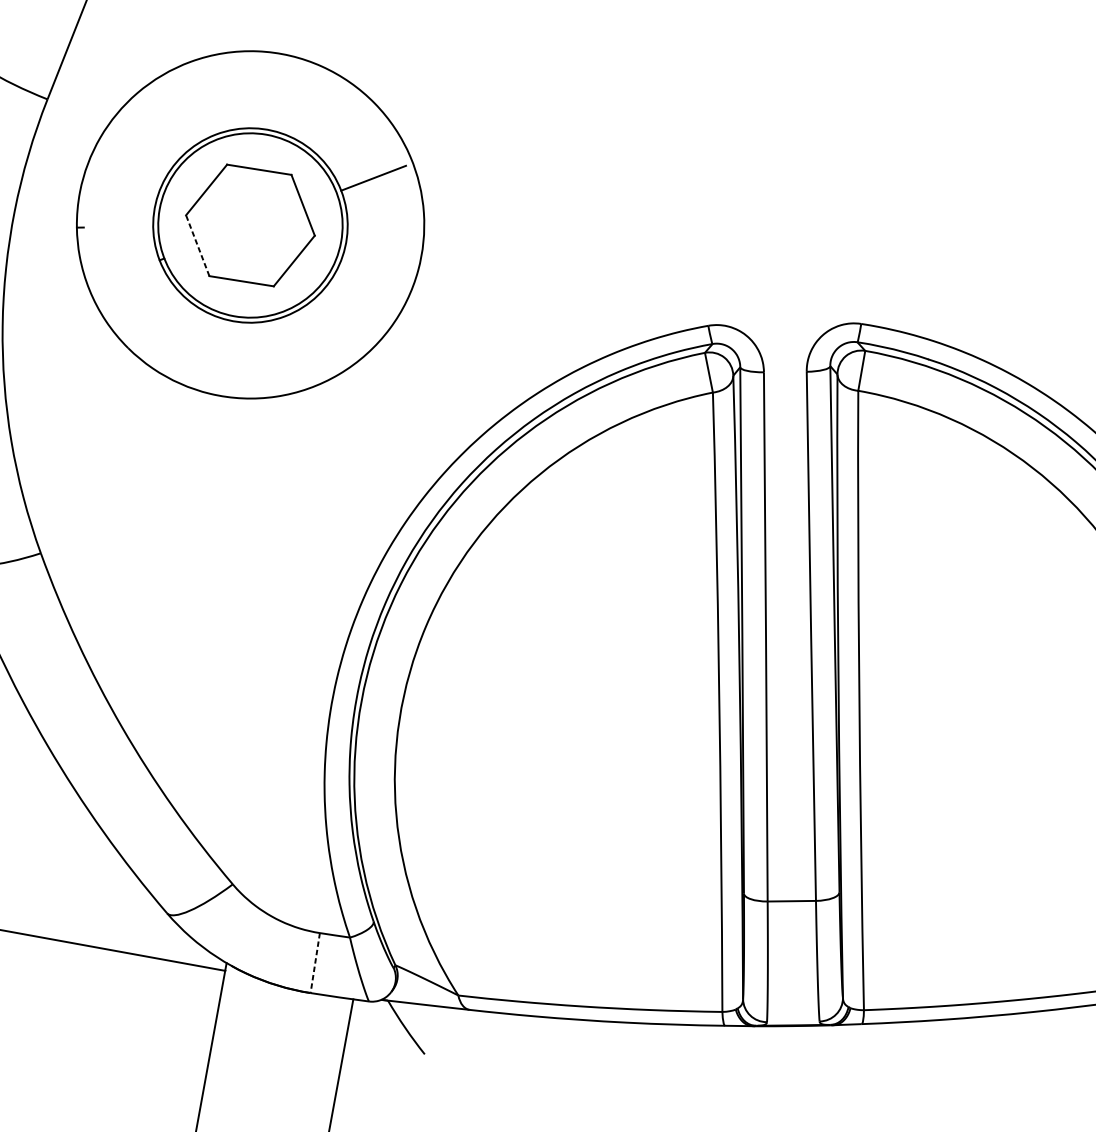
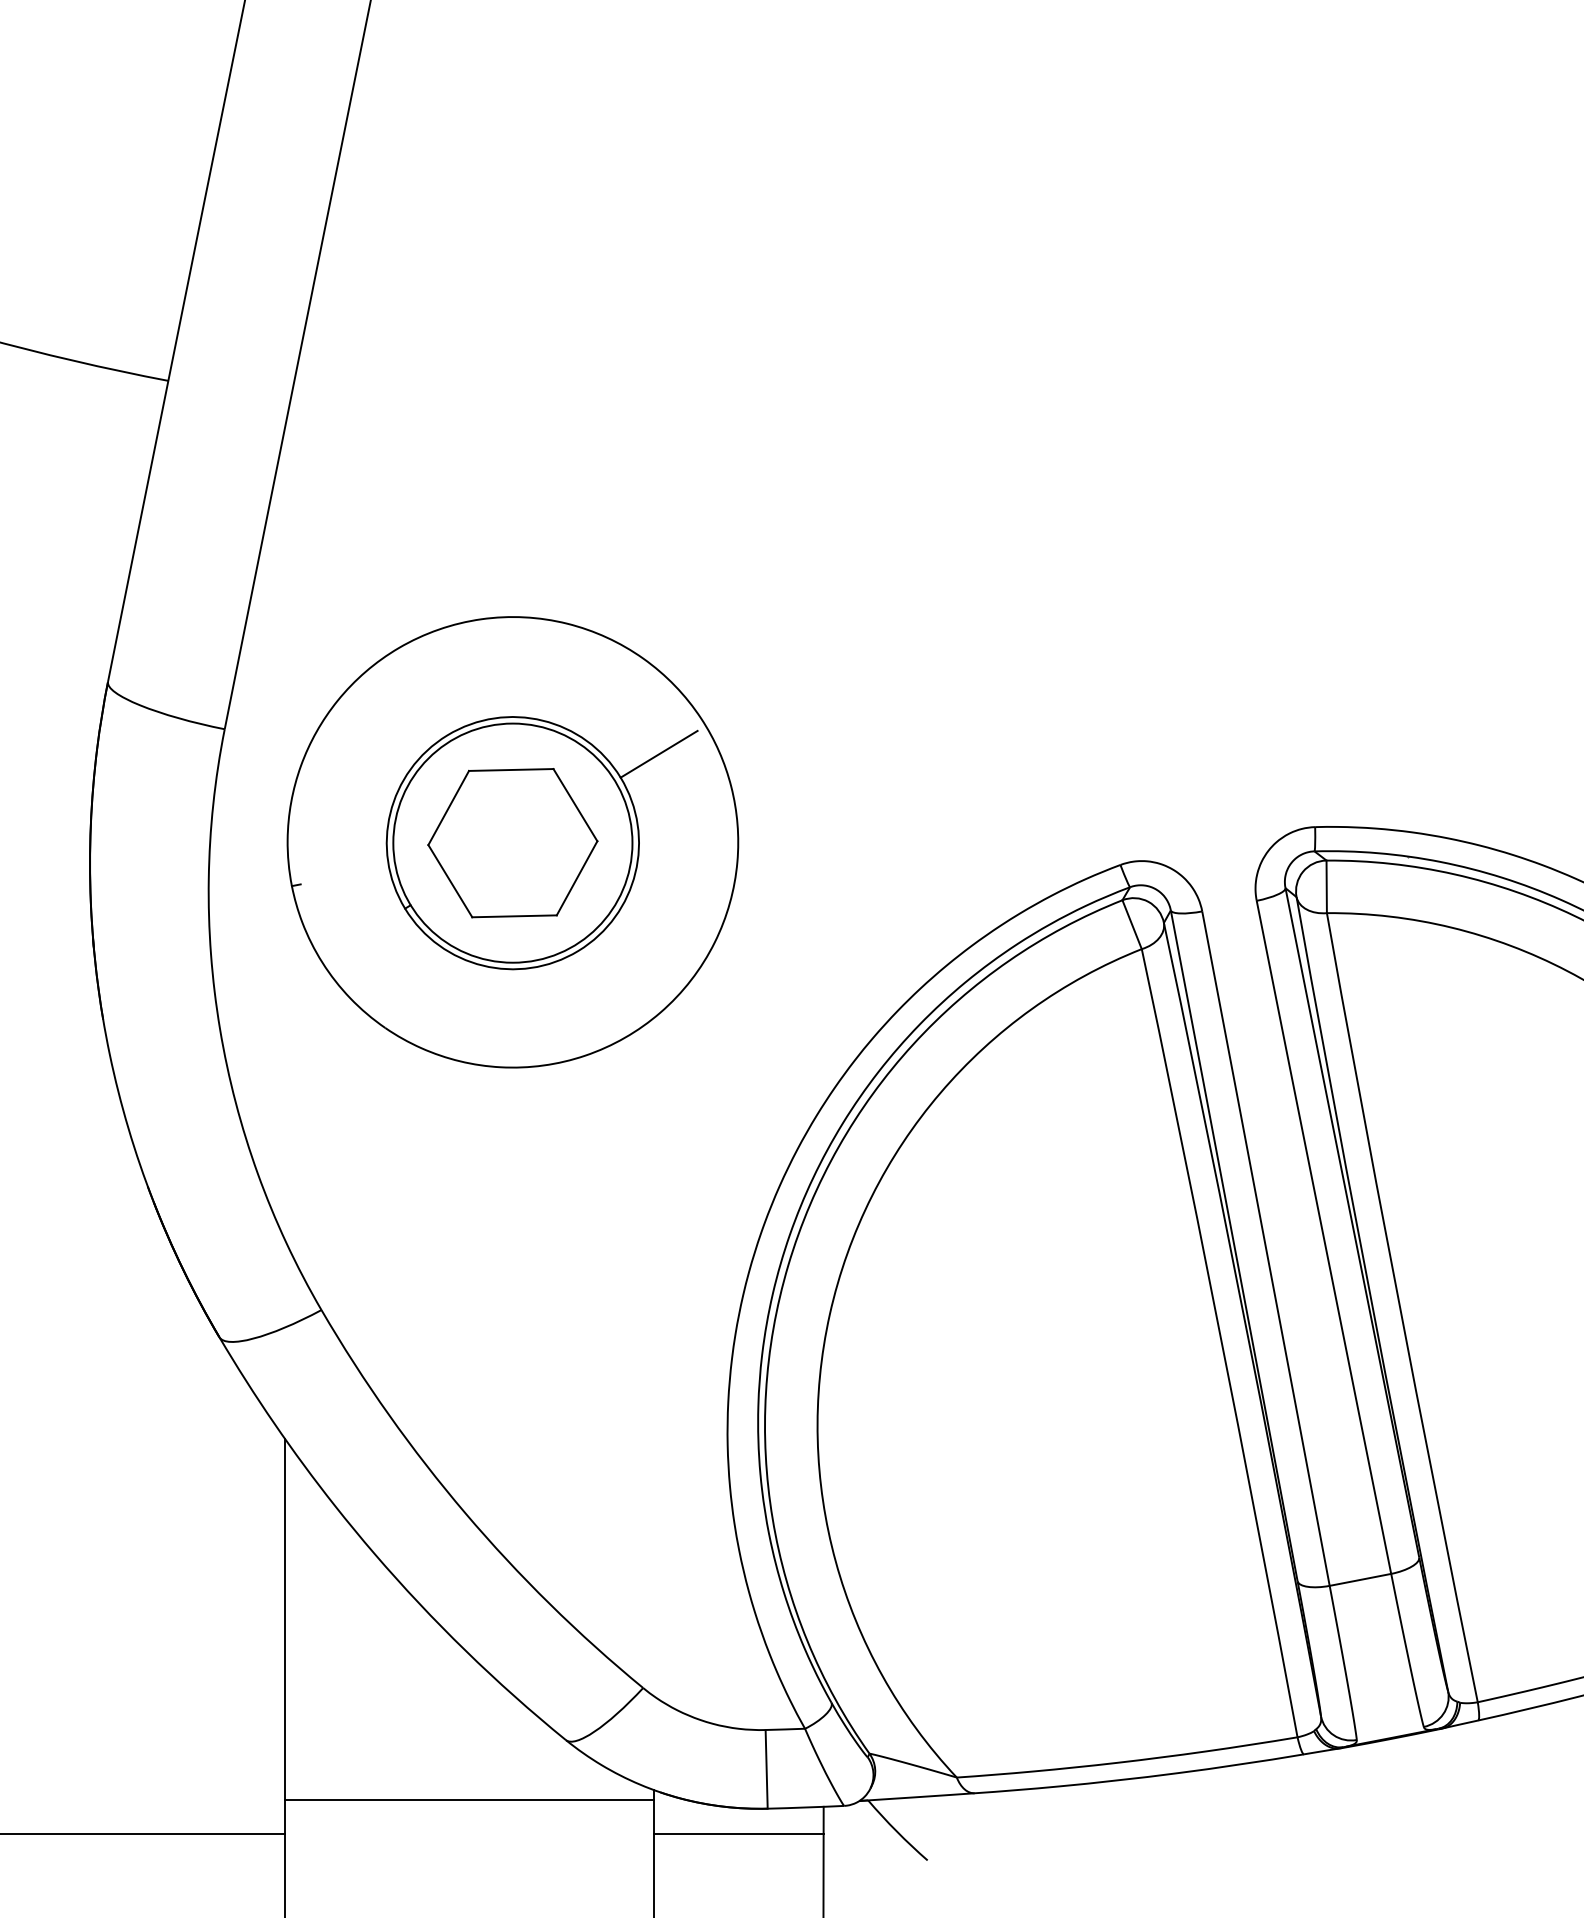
line: (197, 245) -> (450, 880), dashed -> solid
line: (315, 963) -> (766, 1769), dashed -> solid
line: (284, 1008) -> (738, 1834), added

